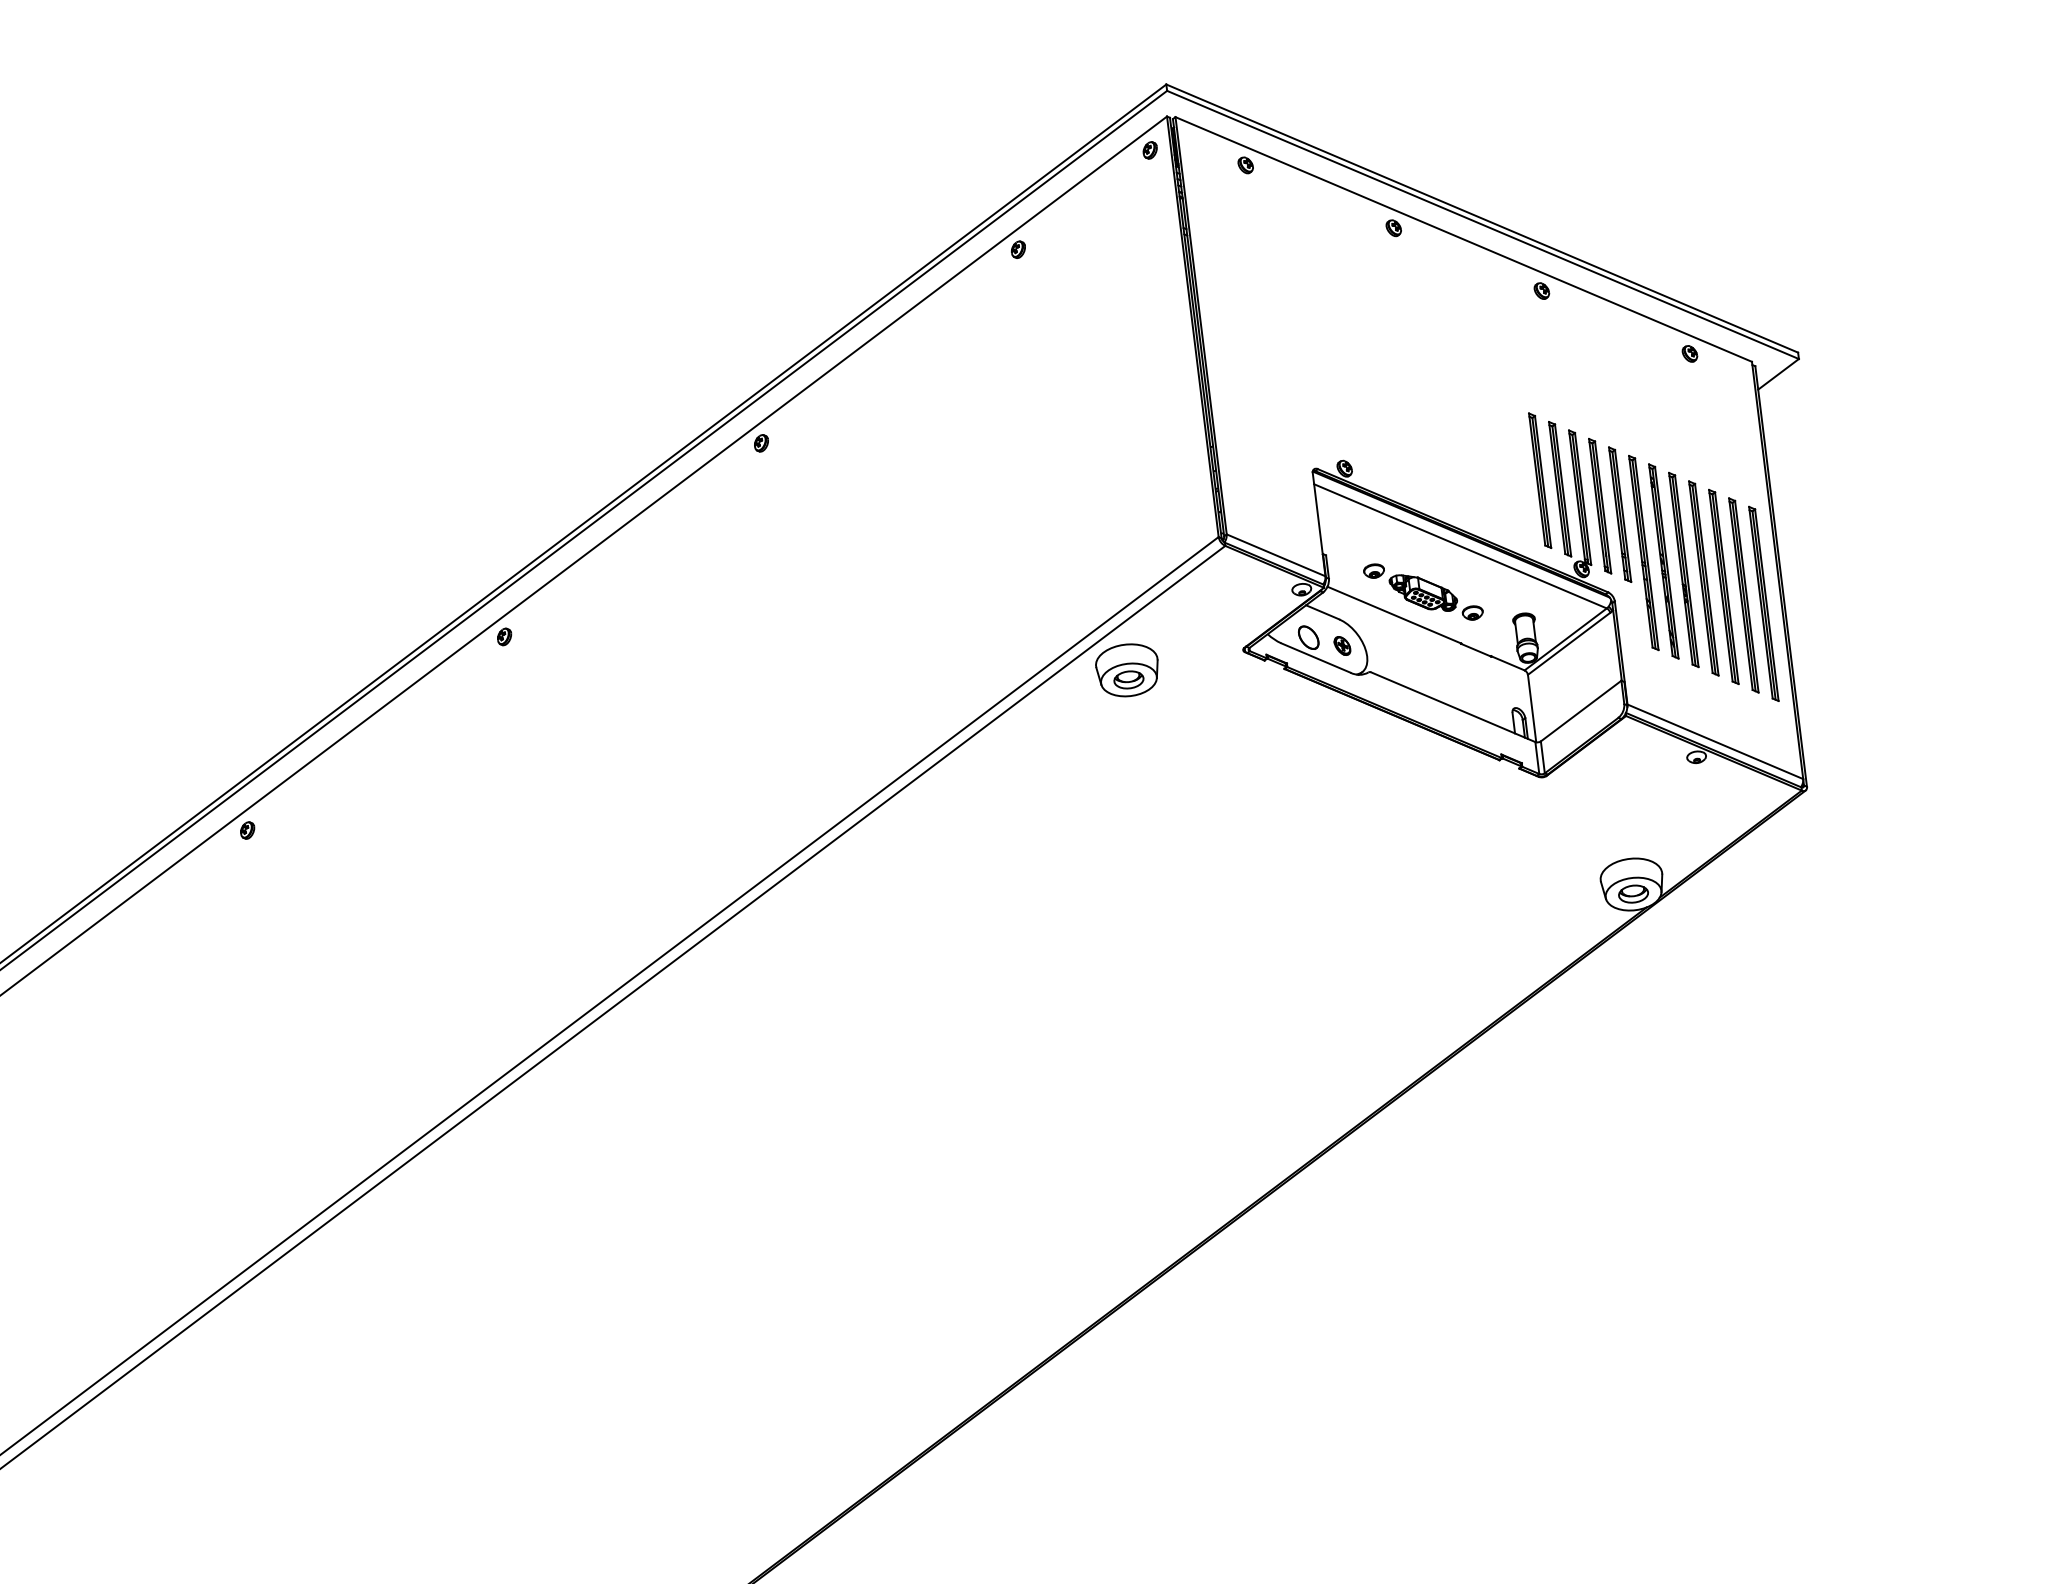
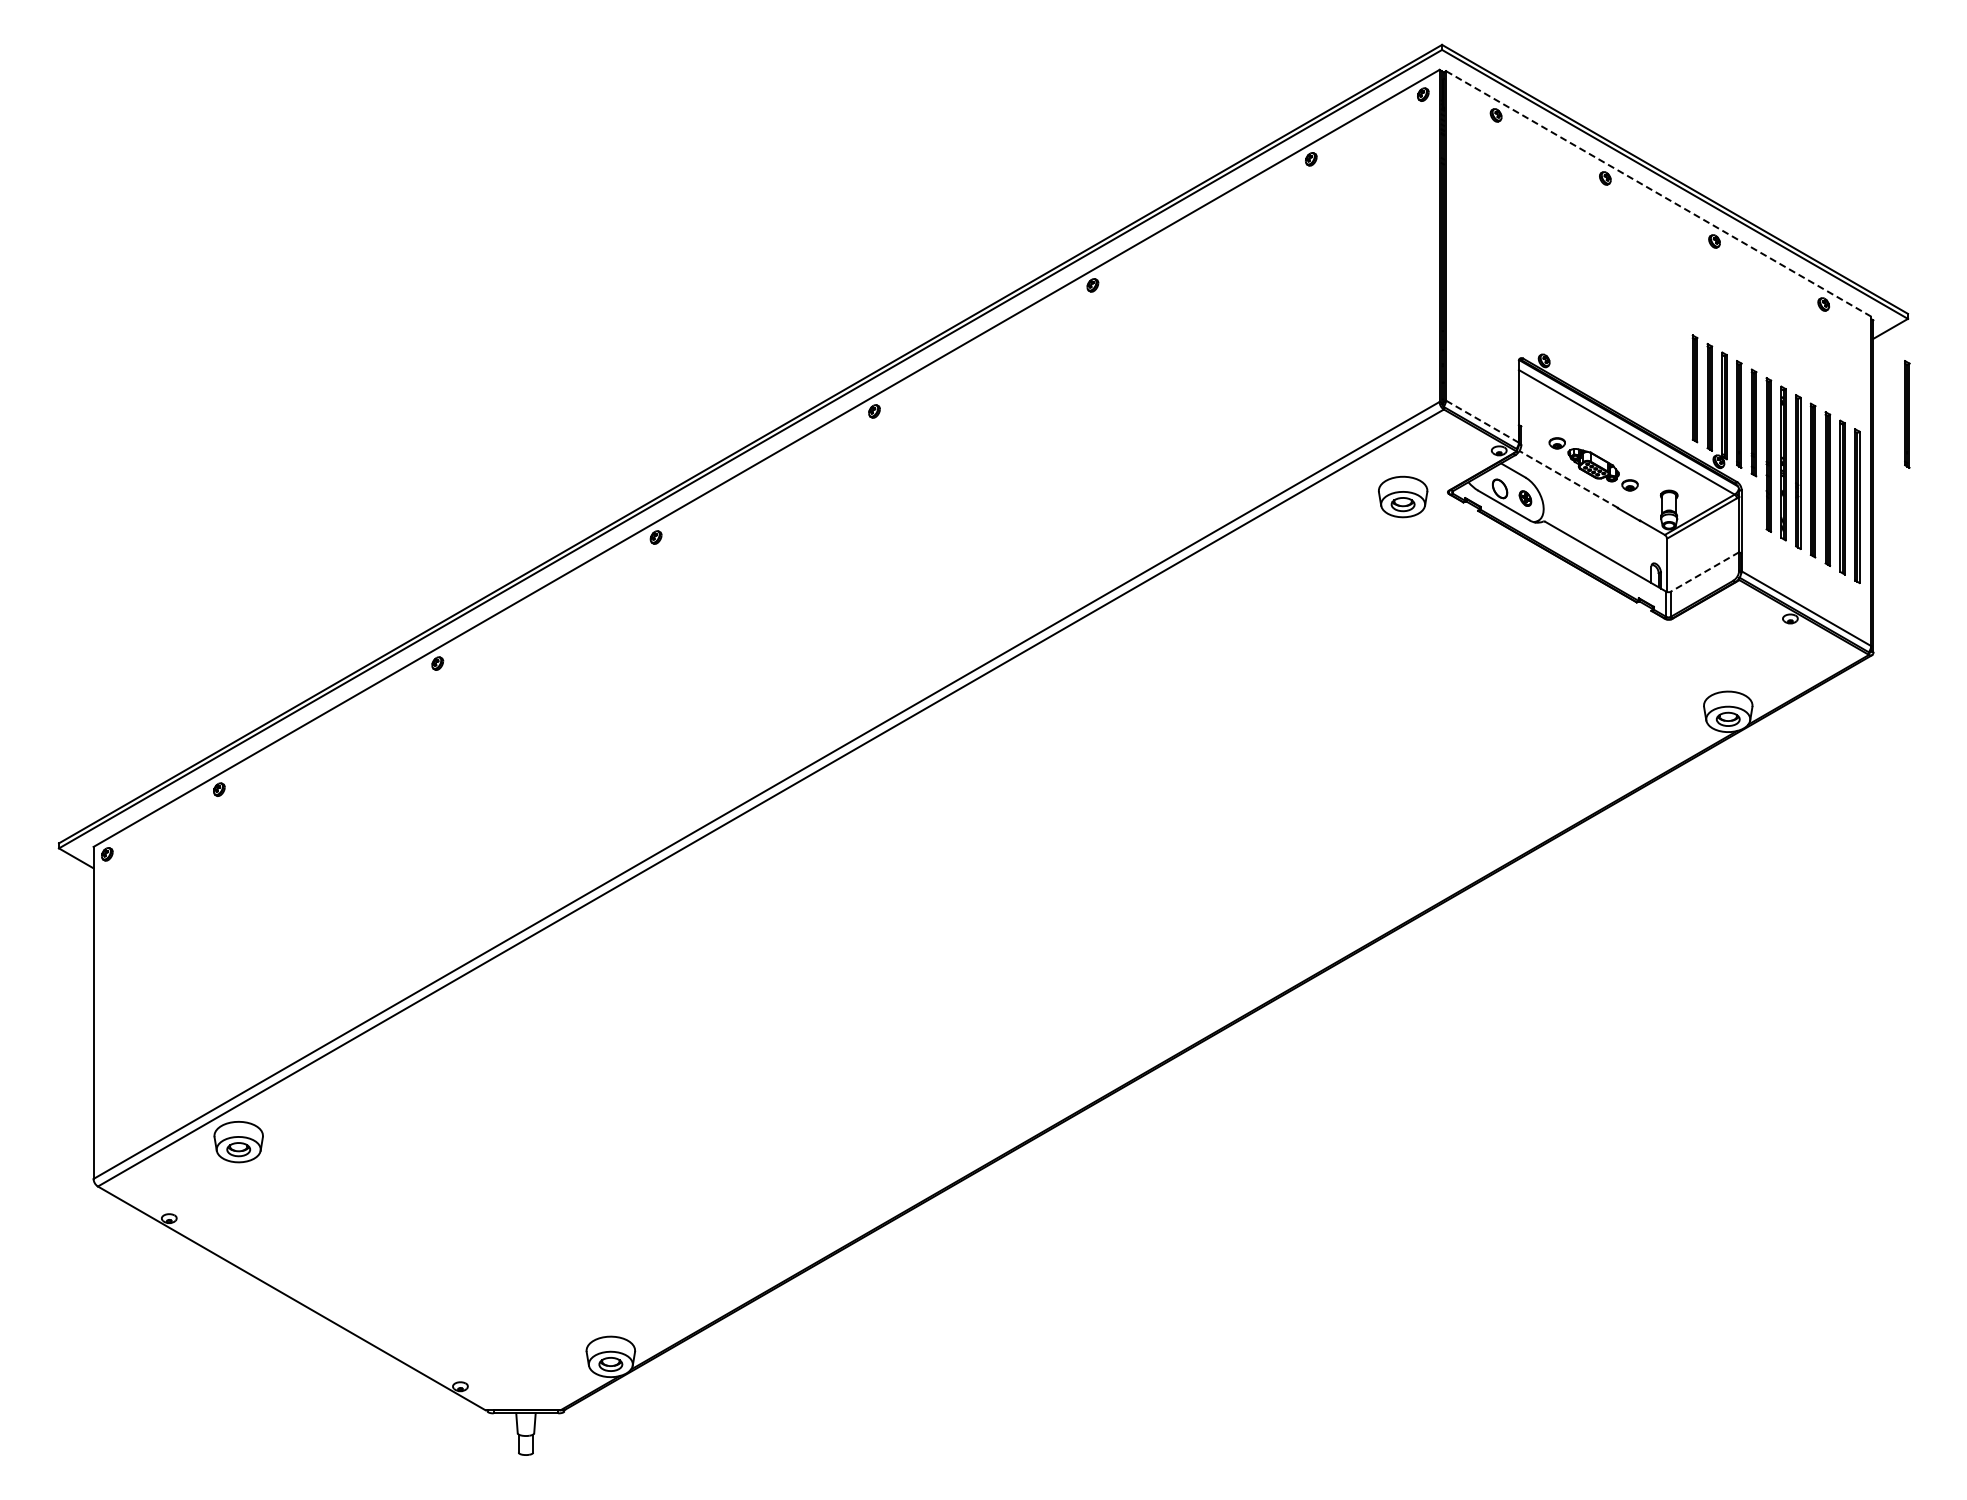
line: (1464, 240) -> (1659, 194), solid -> dashed
part: (1813, 480) -> (1907, 414), added
line: (1276, 555) -> (1482, 421), solid -> dashed
line: (1393, 615) -> (1568, 479), solid -> dashed
part: (1128, 669) -> (1403, 496), moved
line: (1580, 710) -> (1704, 571), solid -> dashed

